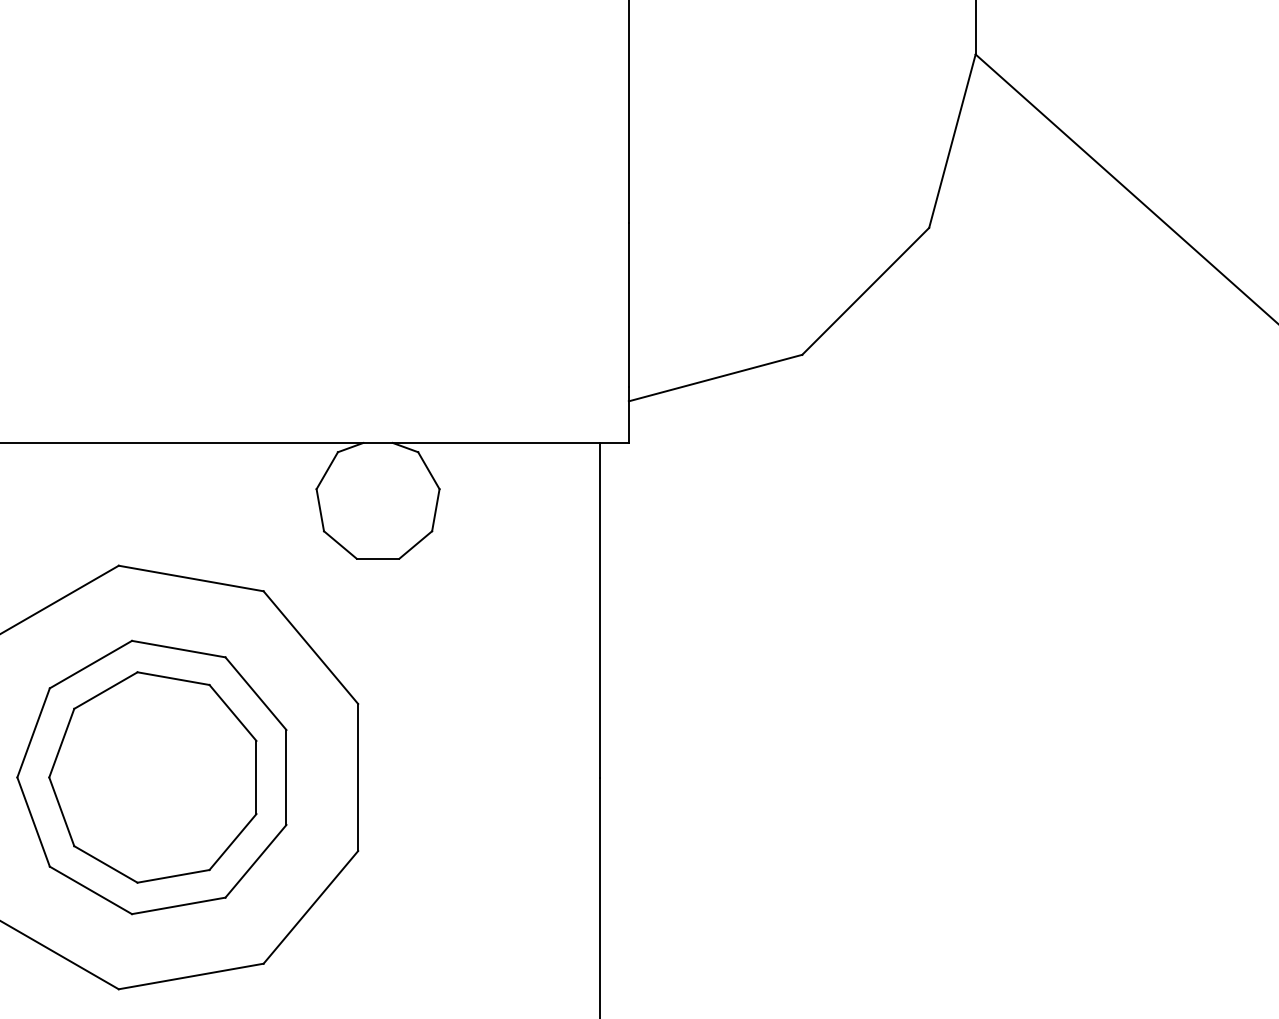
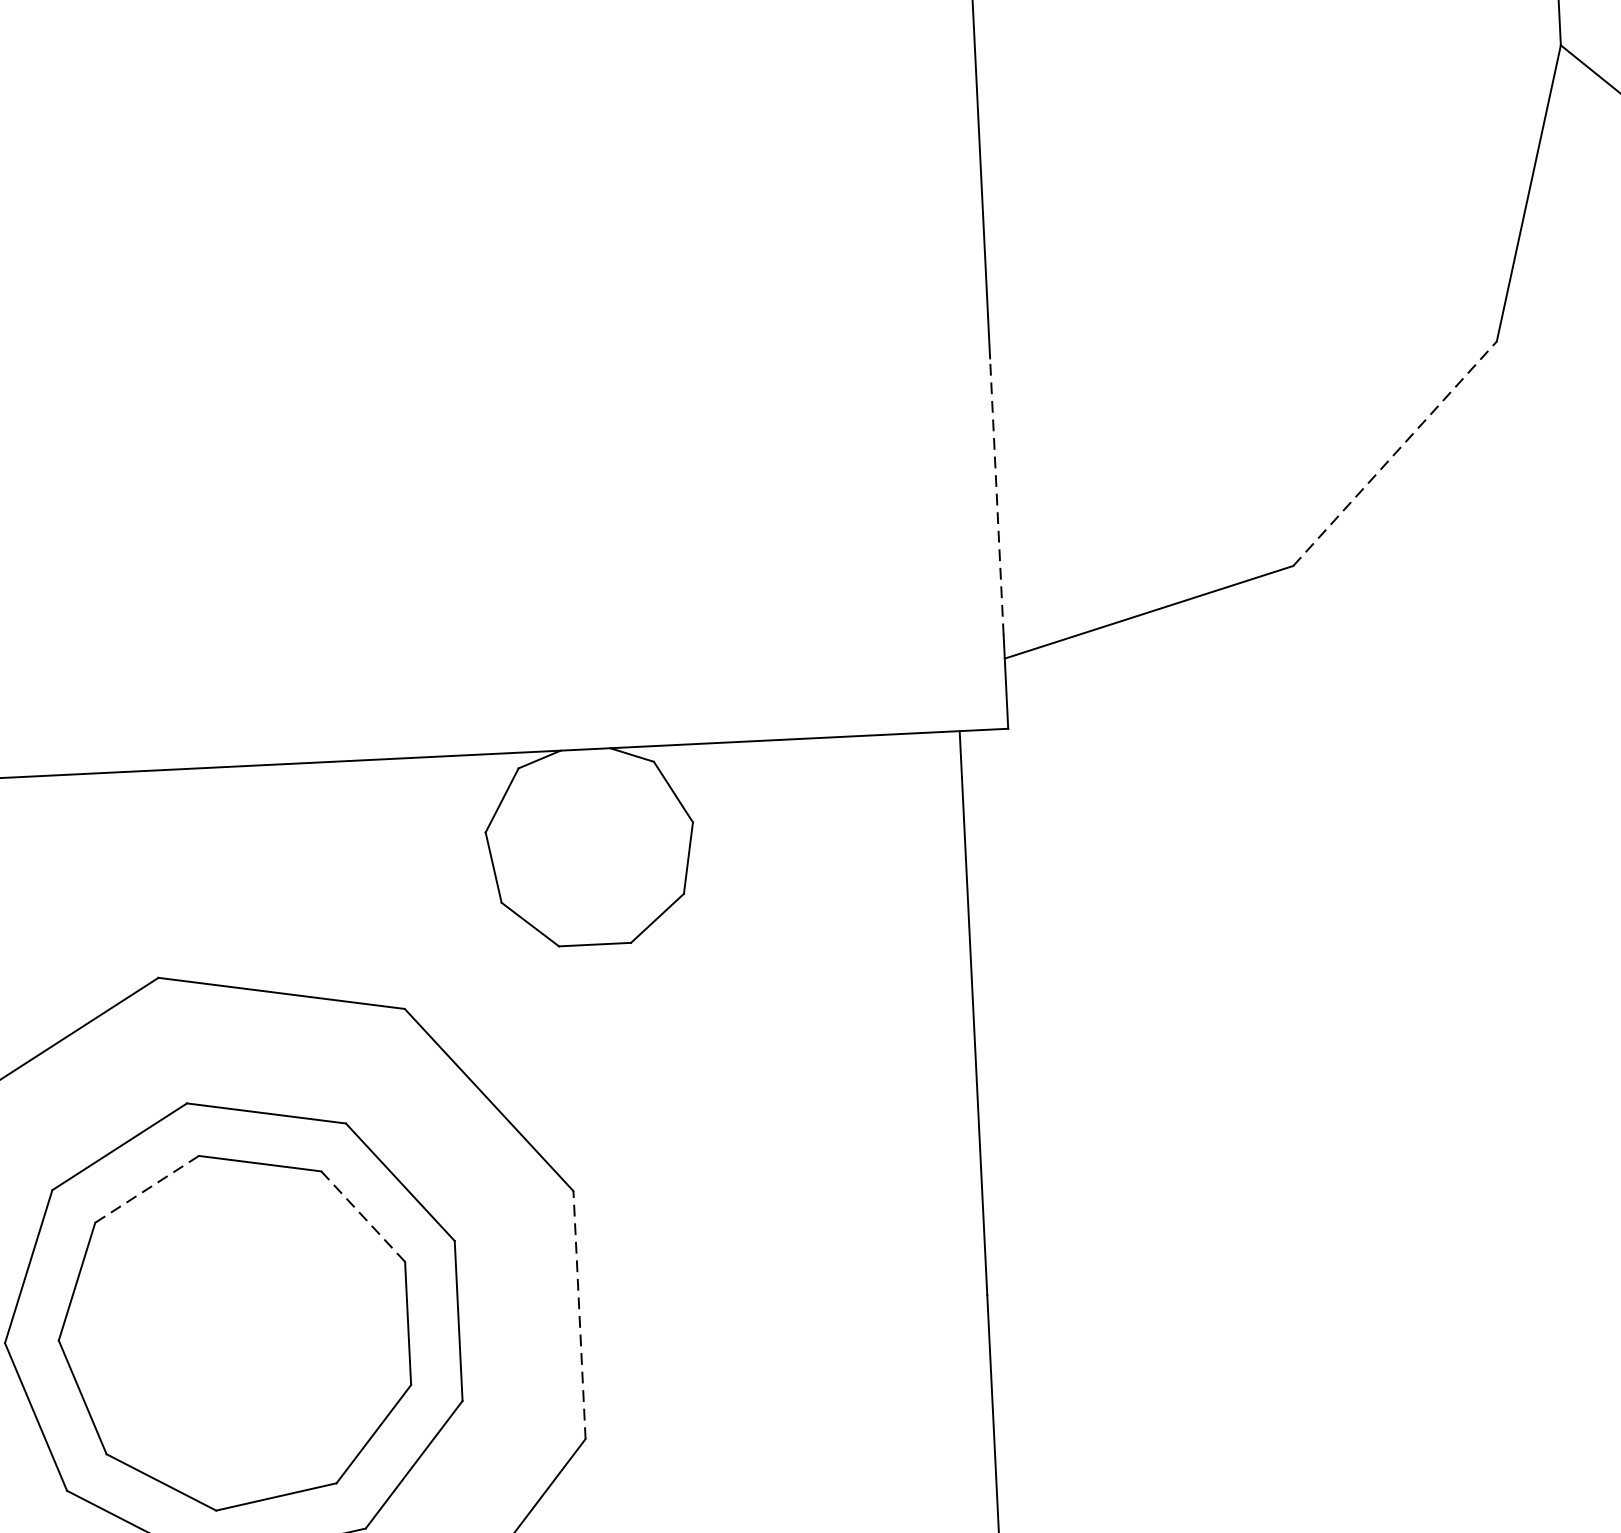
line: (865, 291) -> (1394, 453), solid -> dashed
line: (628, 304) -> (996, 495), solid -> dashed
line: (105, 690) -> (146, 1189), solid -> dashed
line: (233, 712) -> (363, 1215), solid -> dashed
line: (358, 777) -> (580, 1315), solid -> dashed

